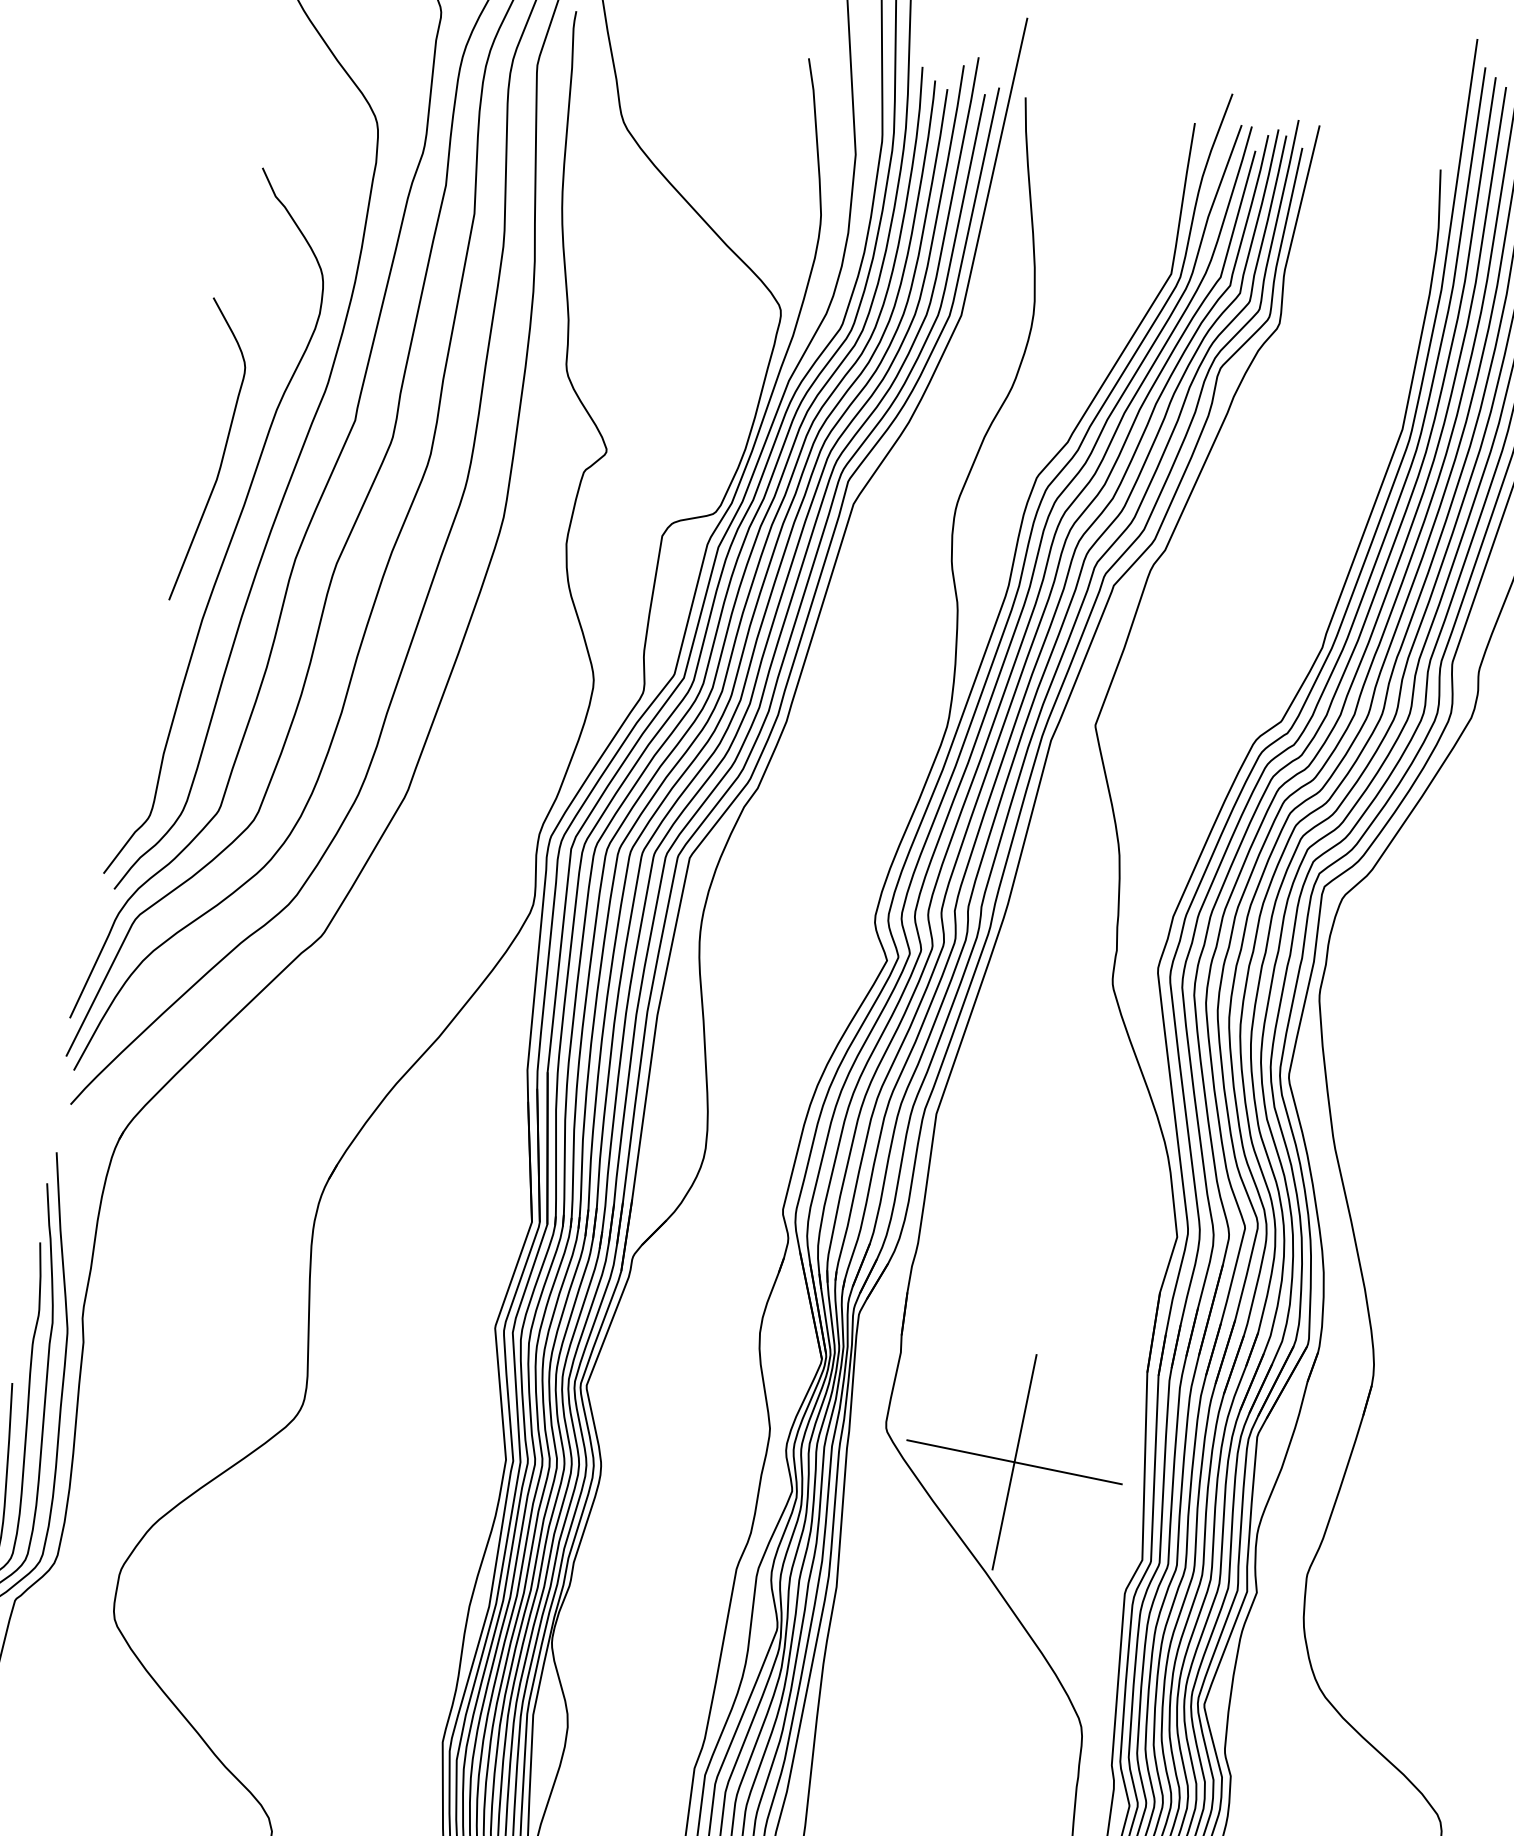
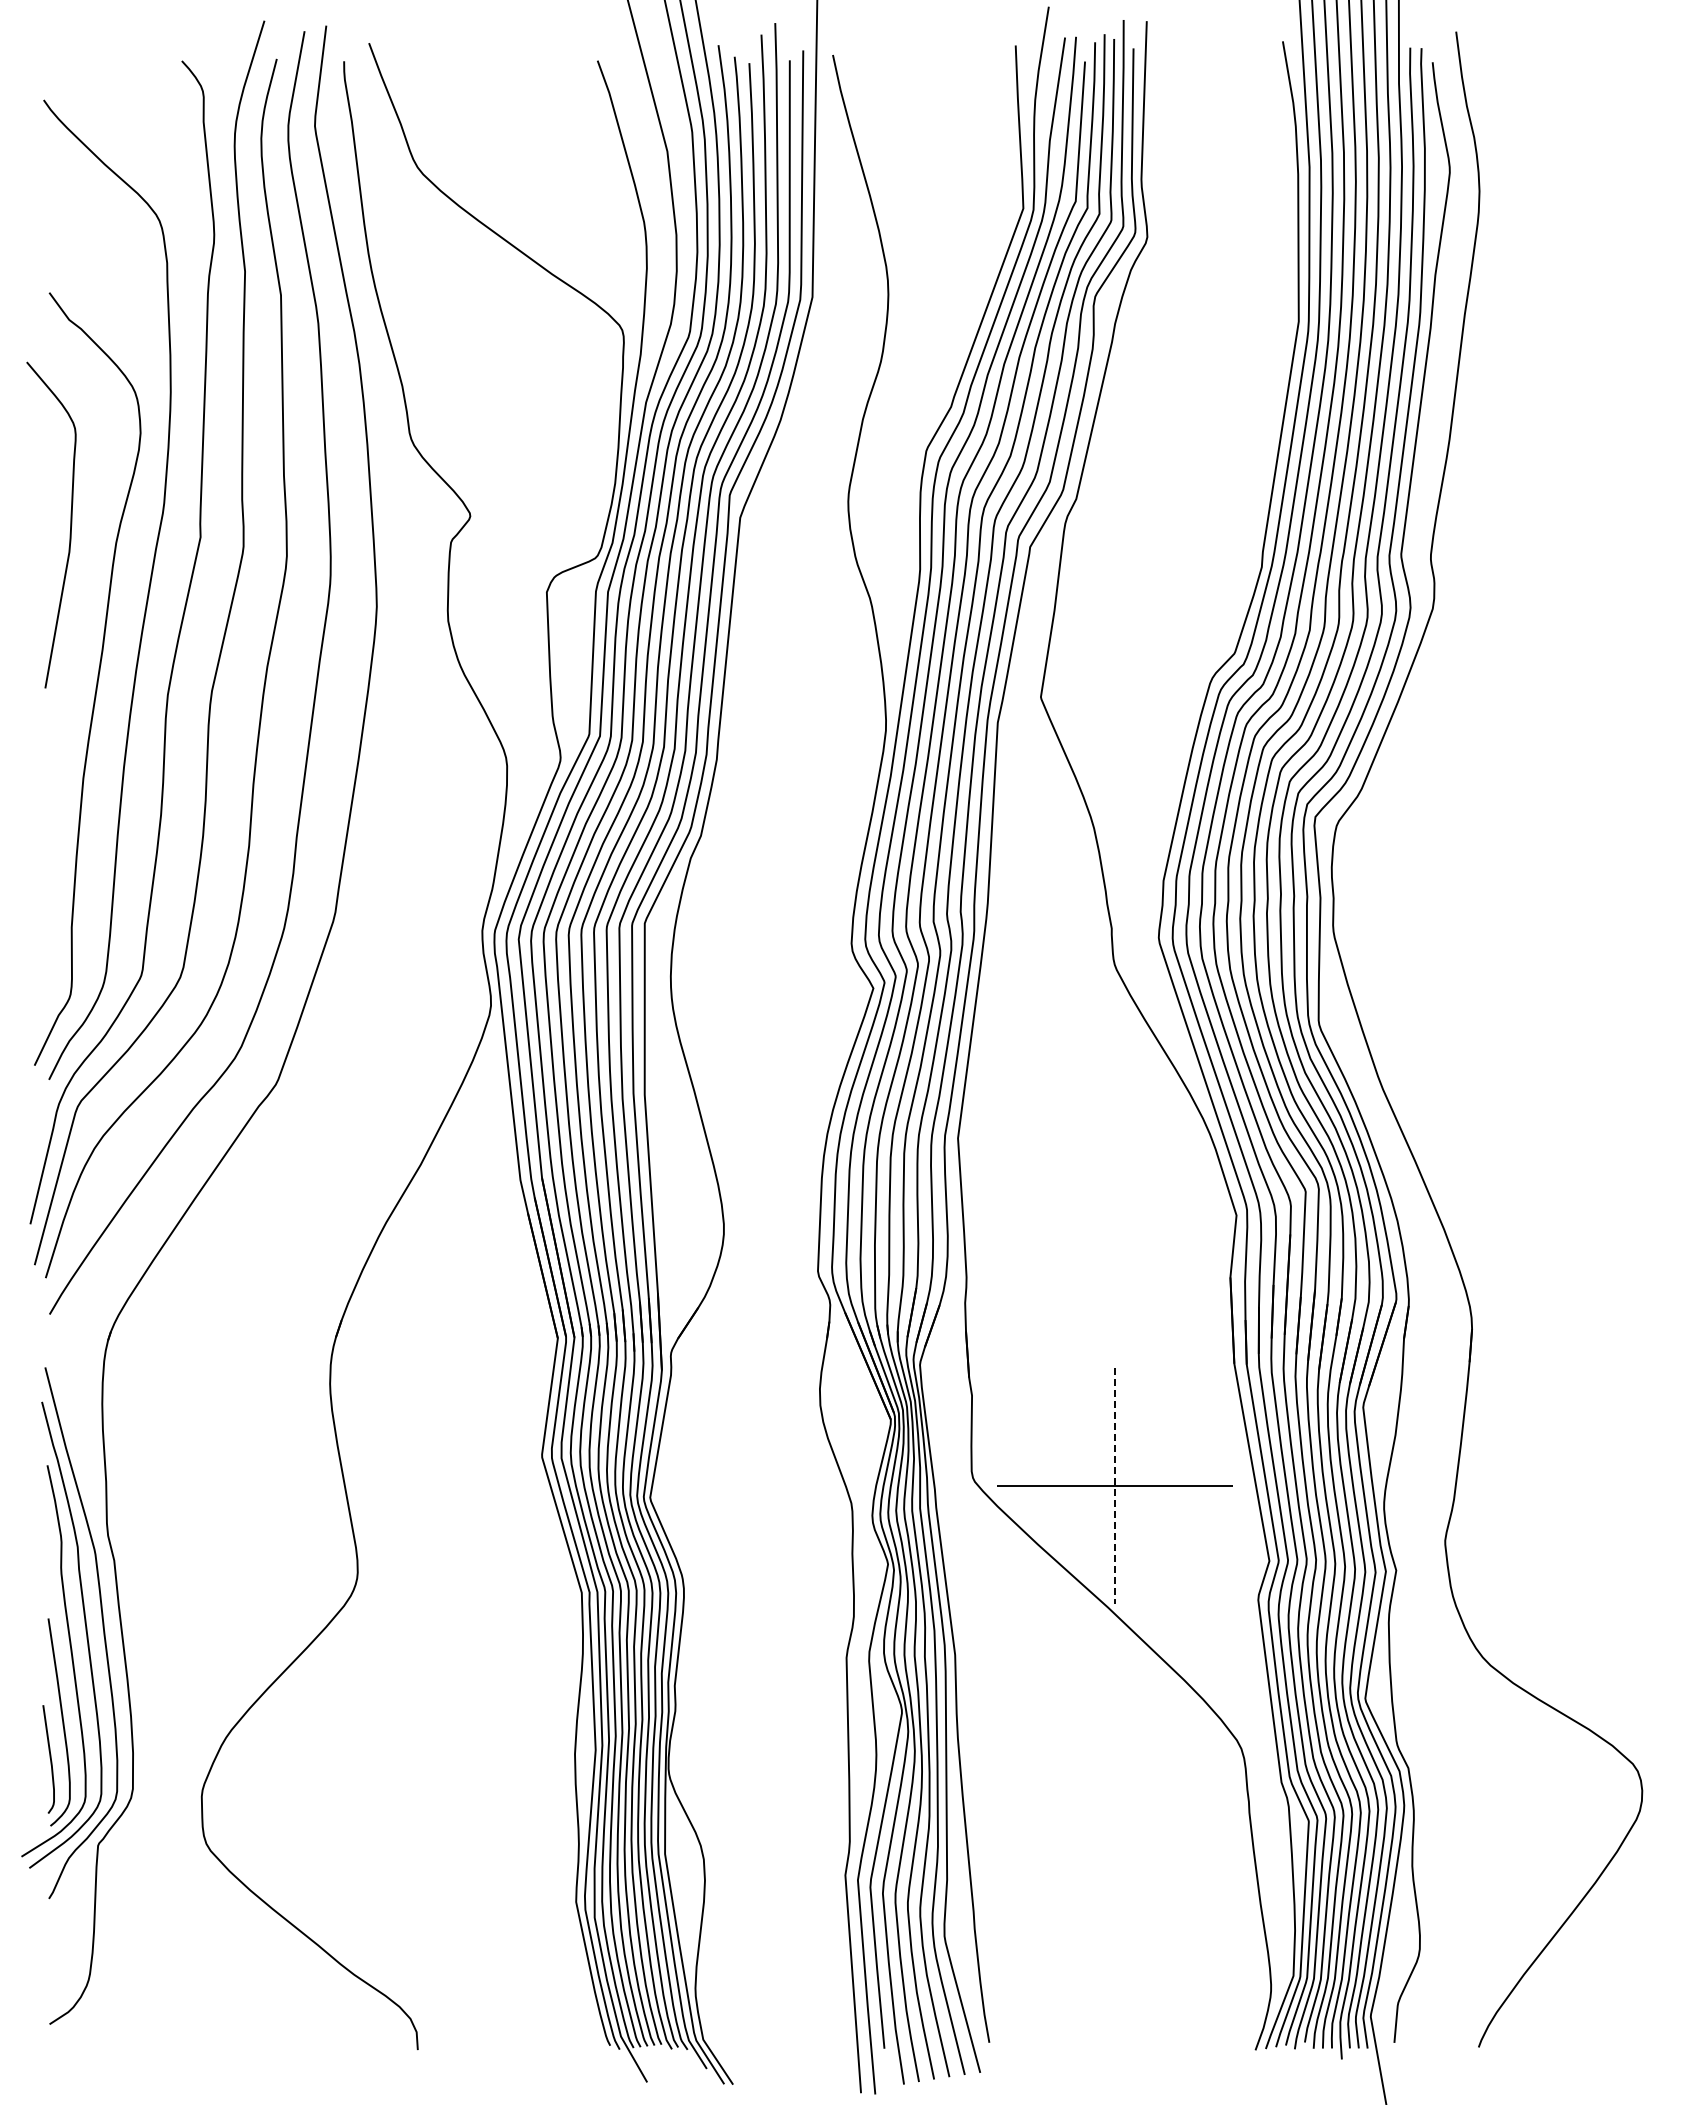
curve: (222, 454) -> (70, 524), moved
line: (1014, 1462) -> (1114, 1486), solid -> dashed

